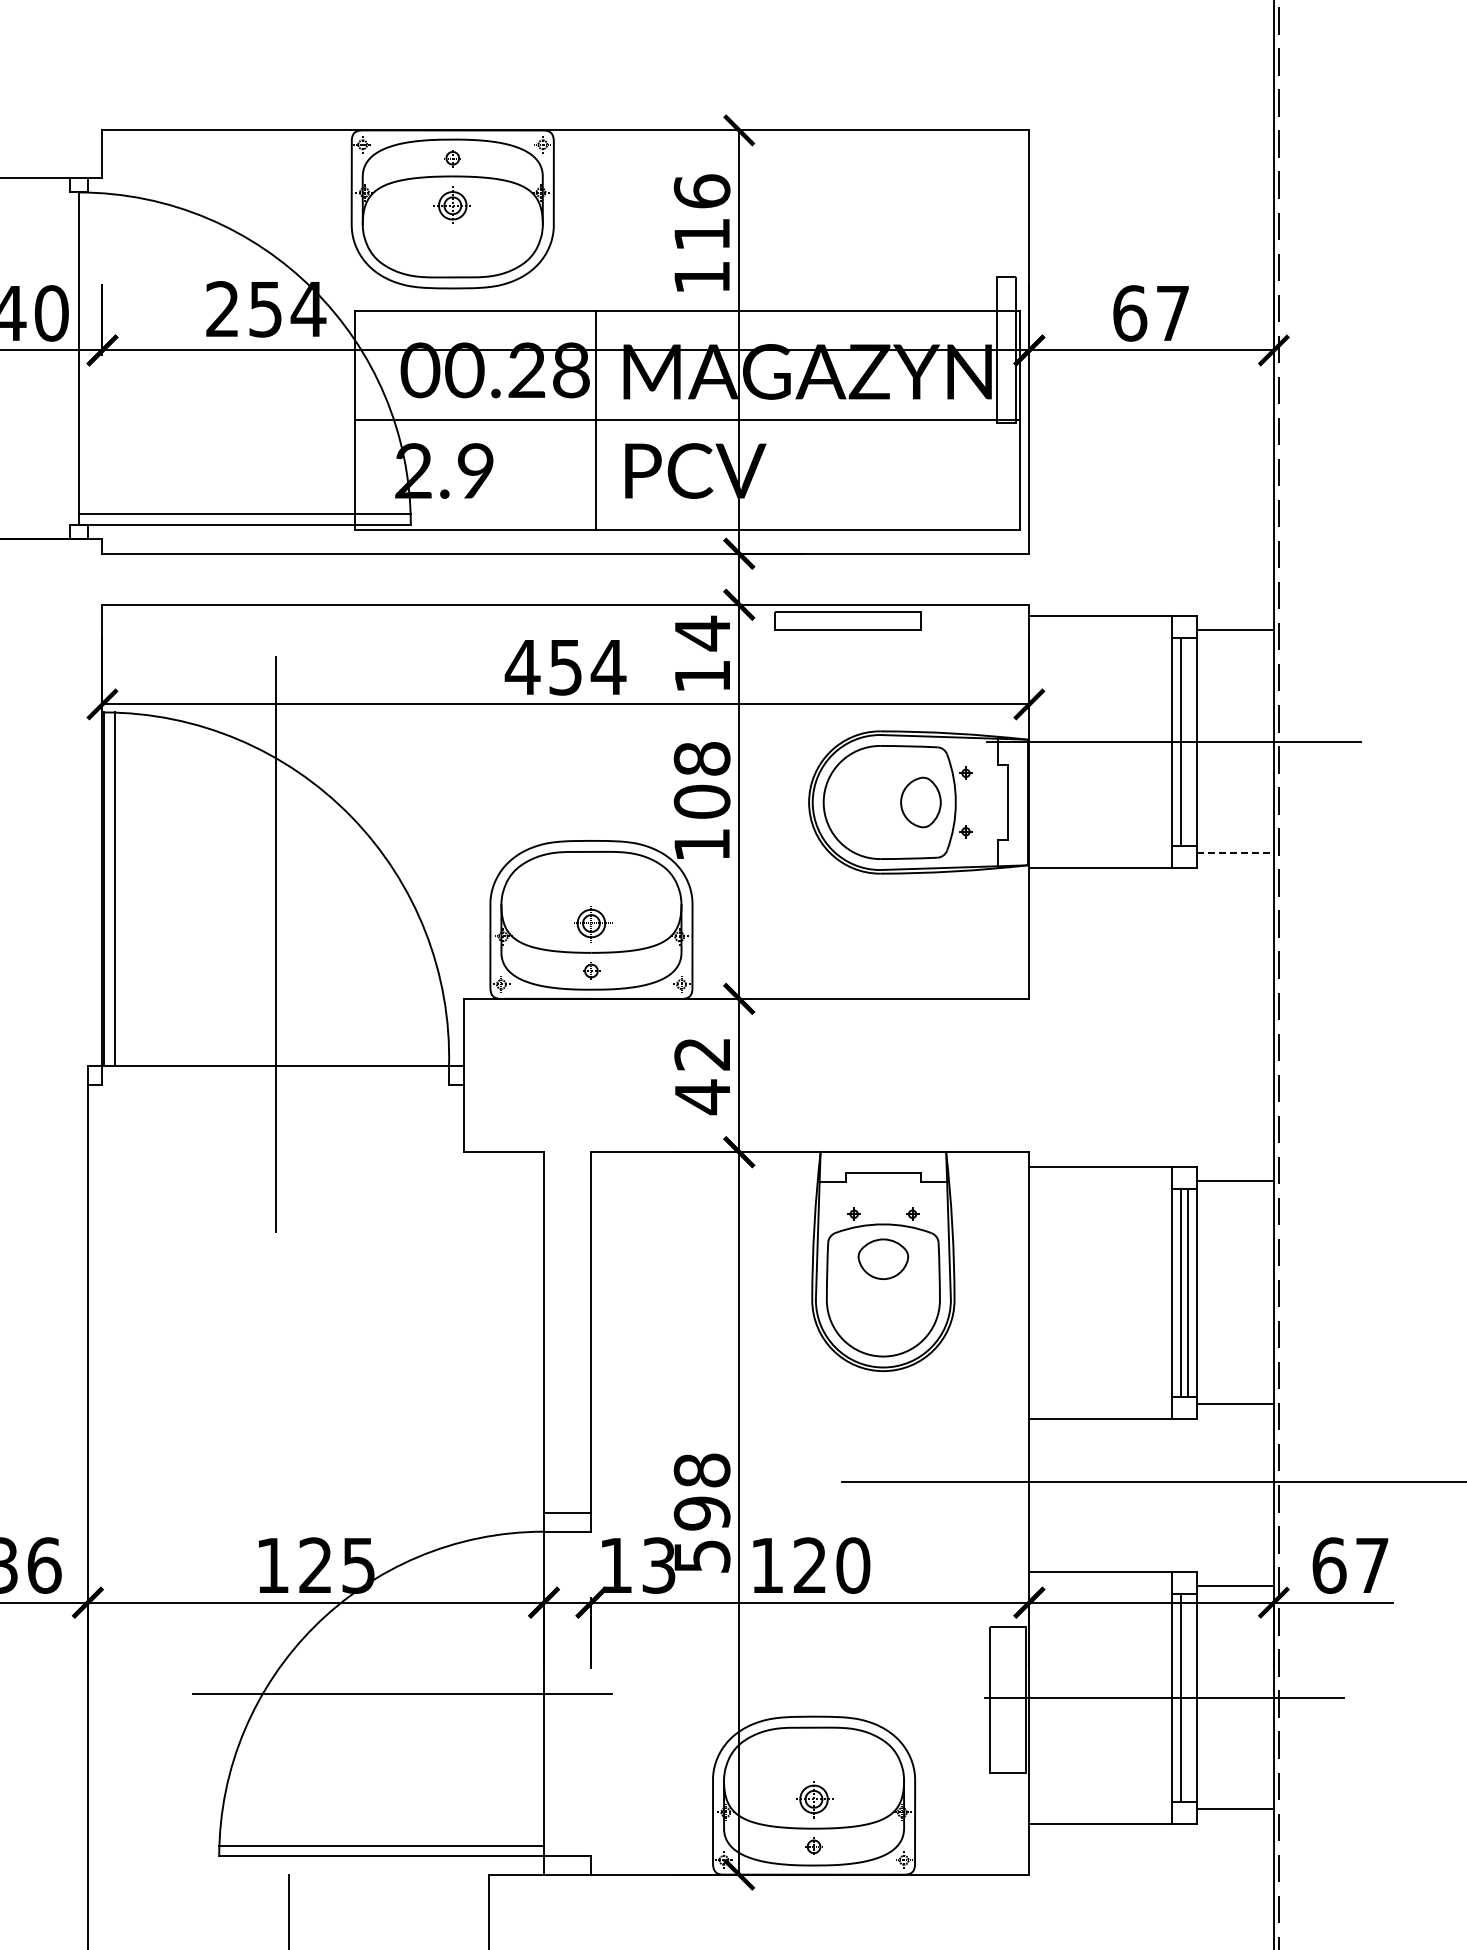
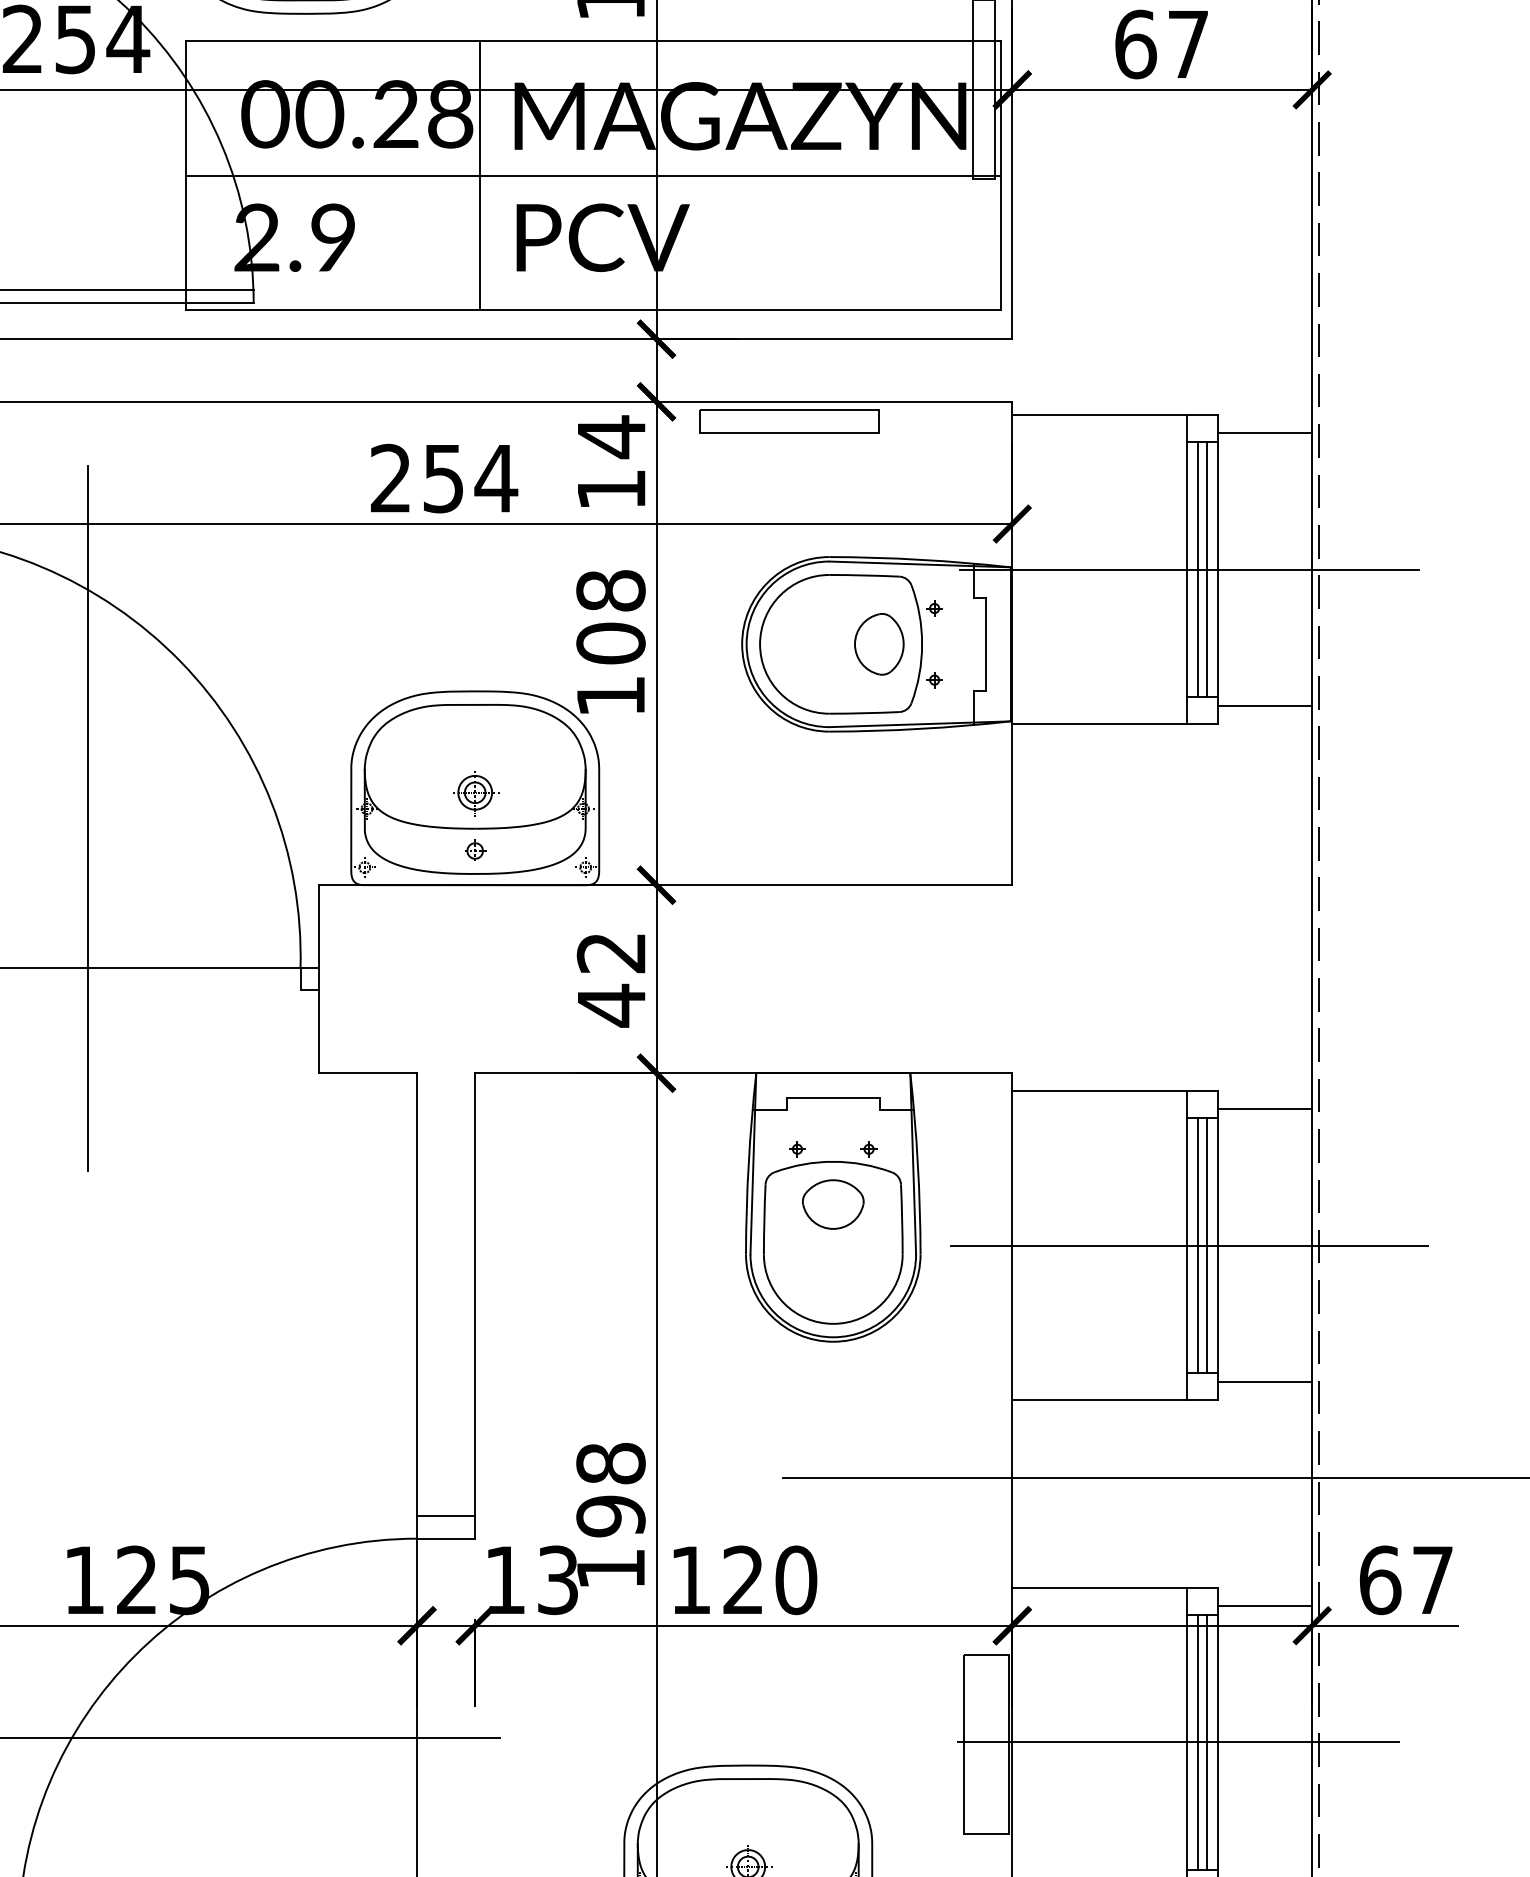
text: (522, 666) -> (390, 477), 454 -> 254
line: (1188, 741) -> (1207, 569), added
line: (1236, 852) -> (1266, 705), dashed -> solid
line: (1173, 1292) -> (1189, 1245), added
text: (702, 1556) -> (611, 1569), 598 -> 198
line: (1188, 1697) -> (1207, 1742), added

